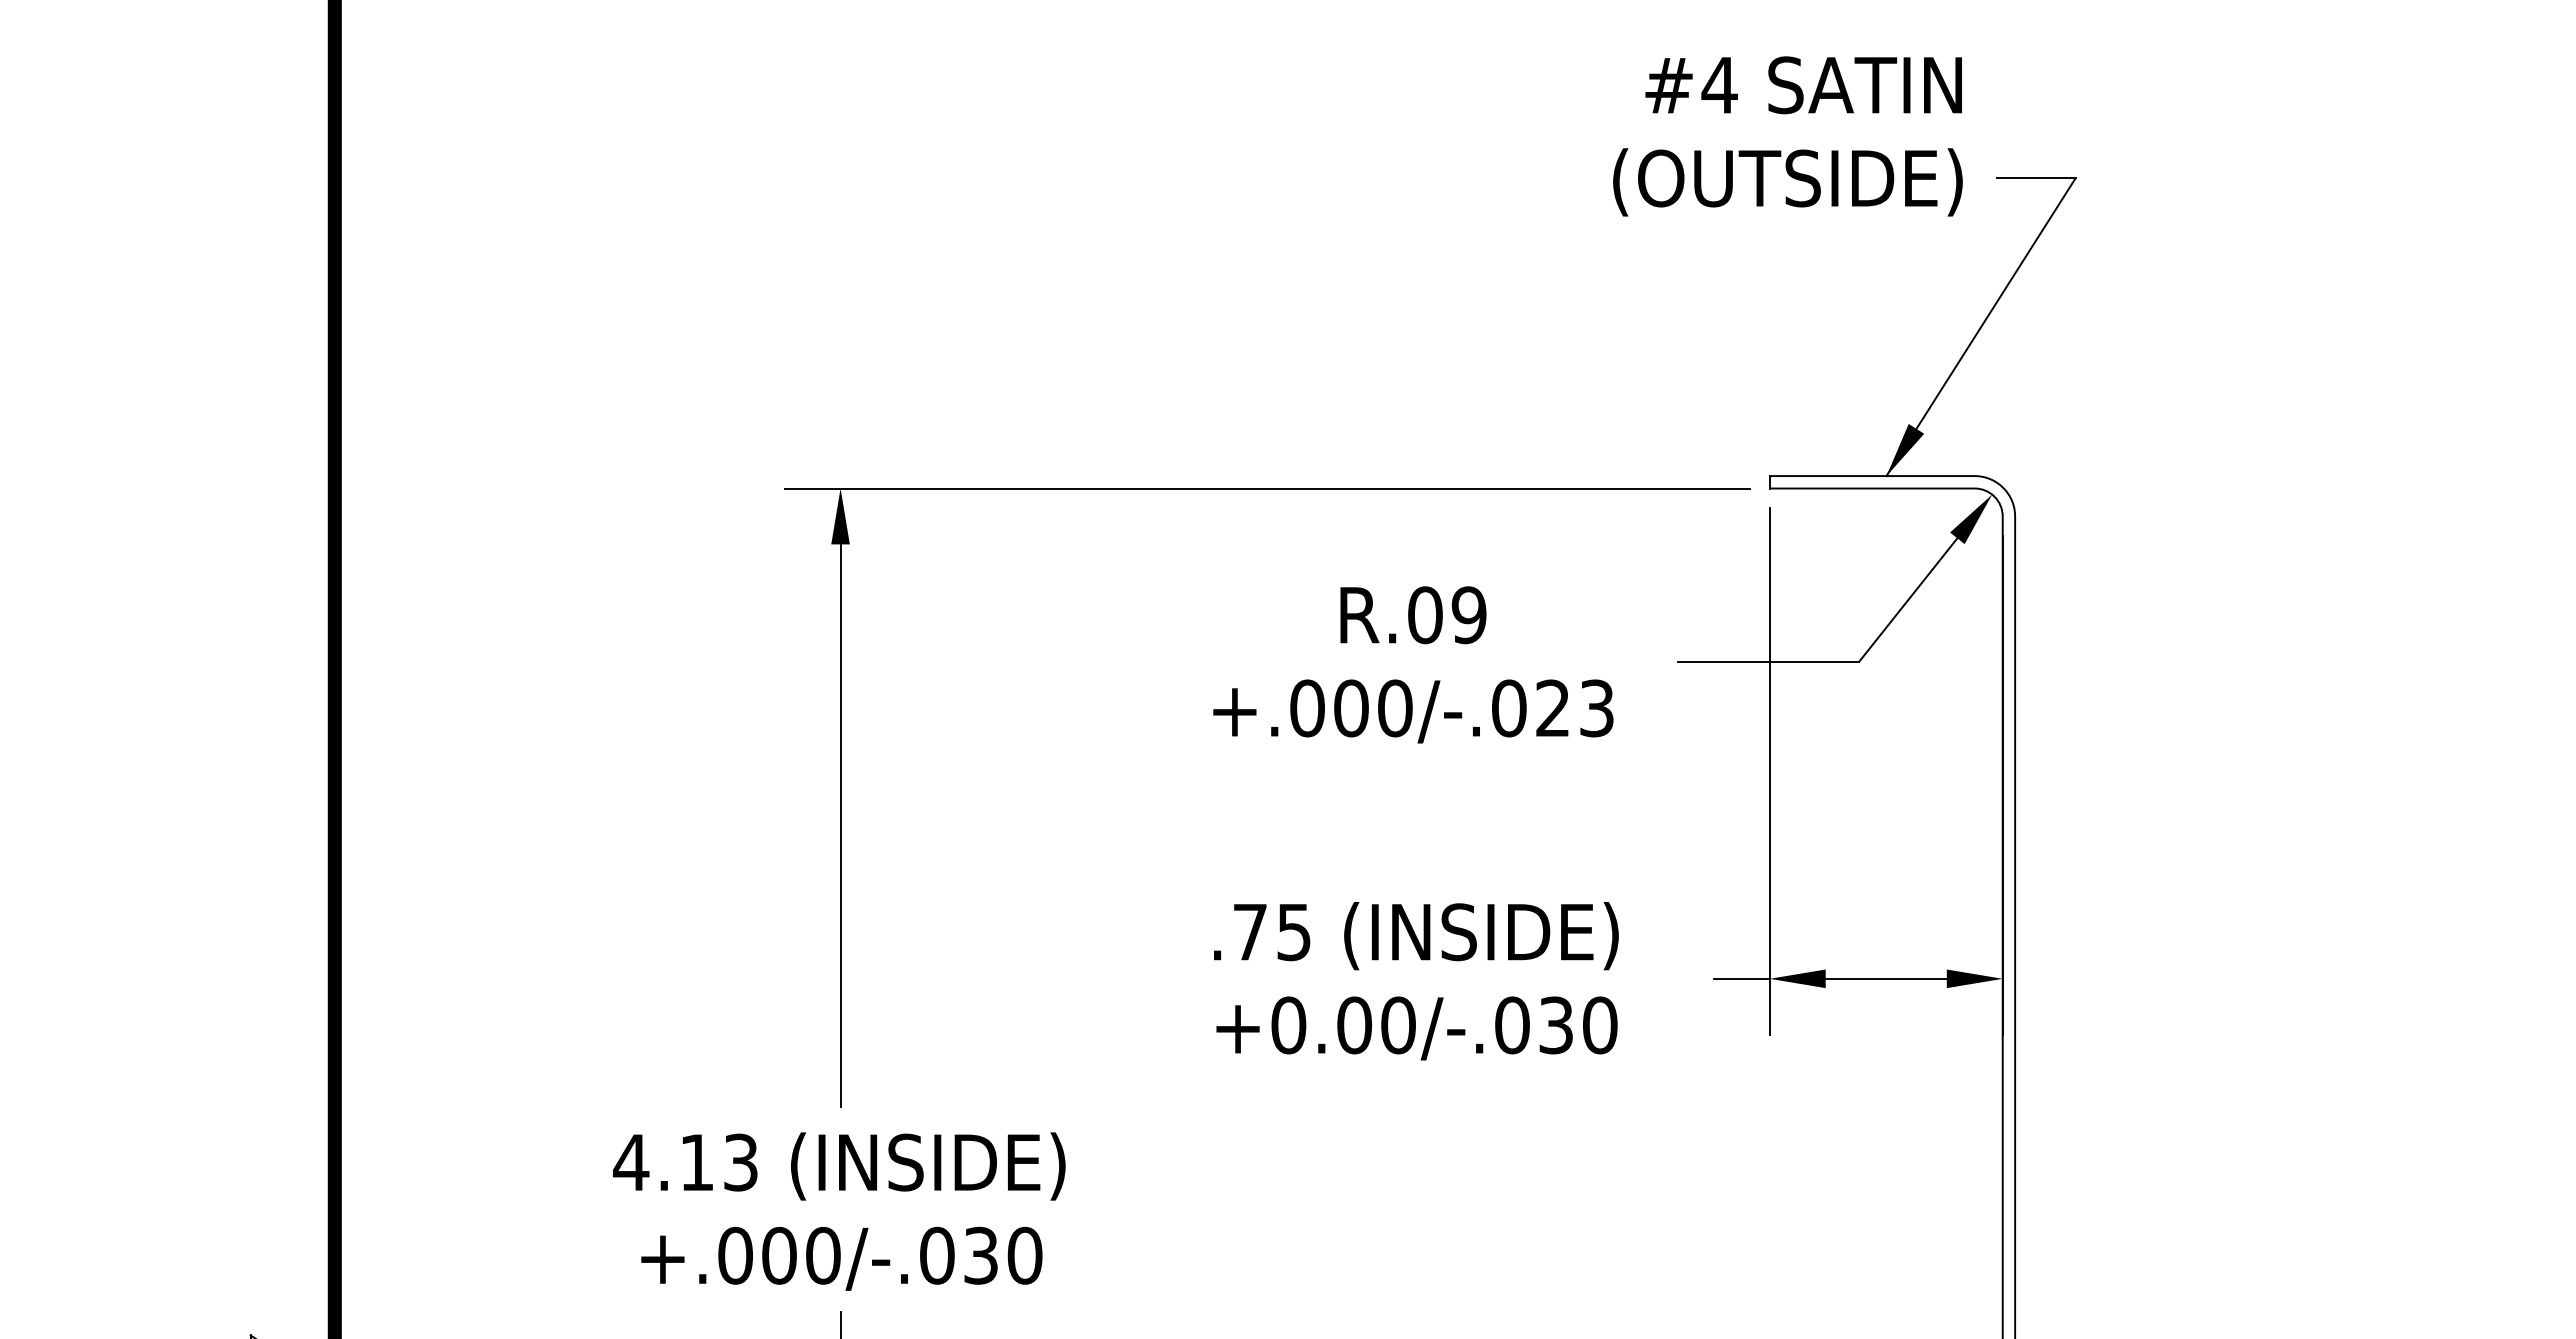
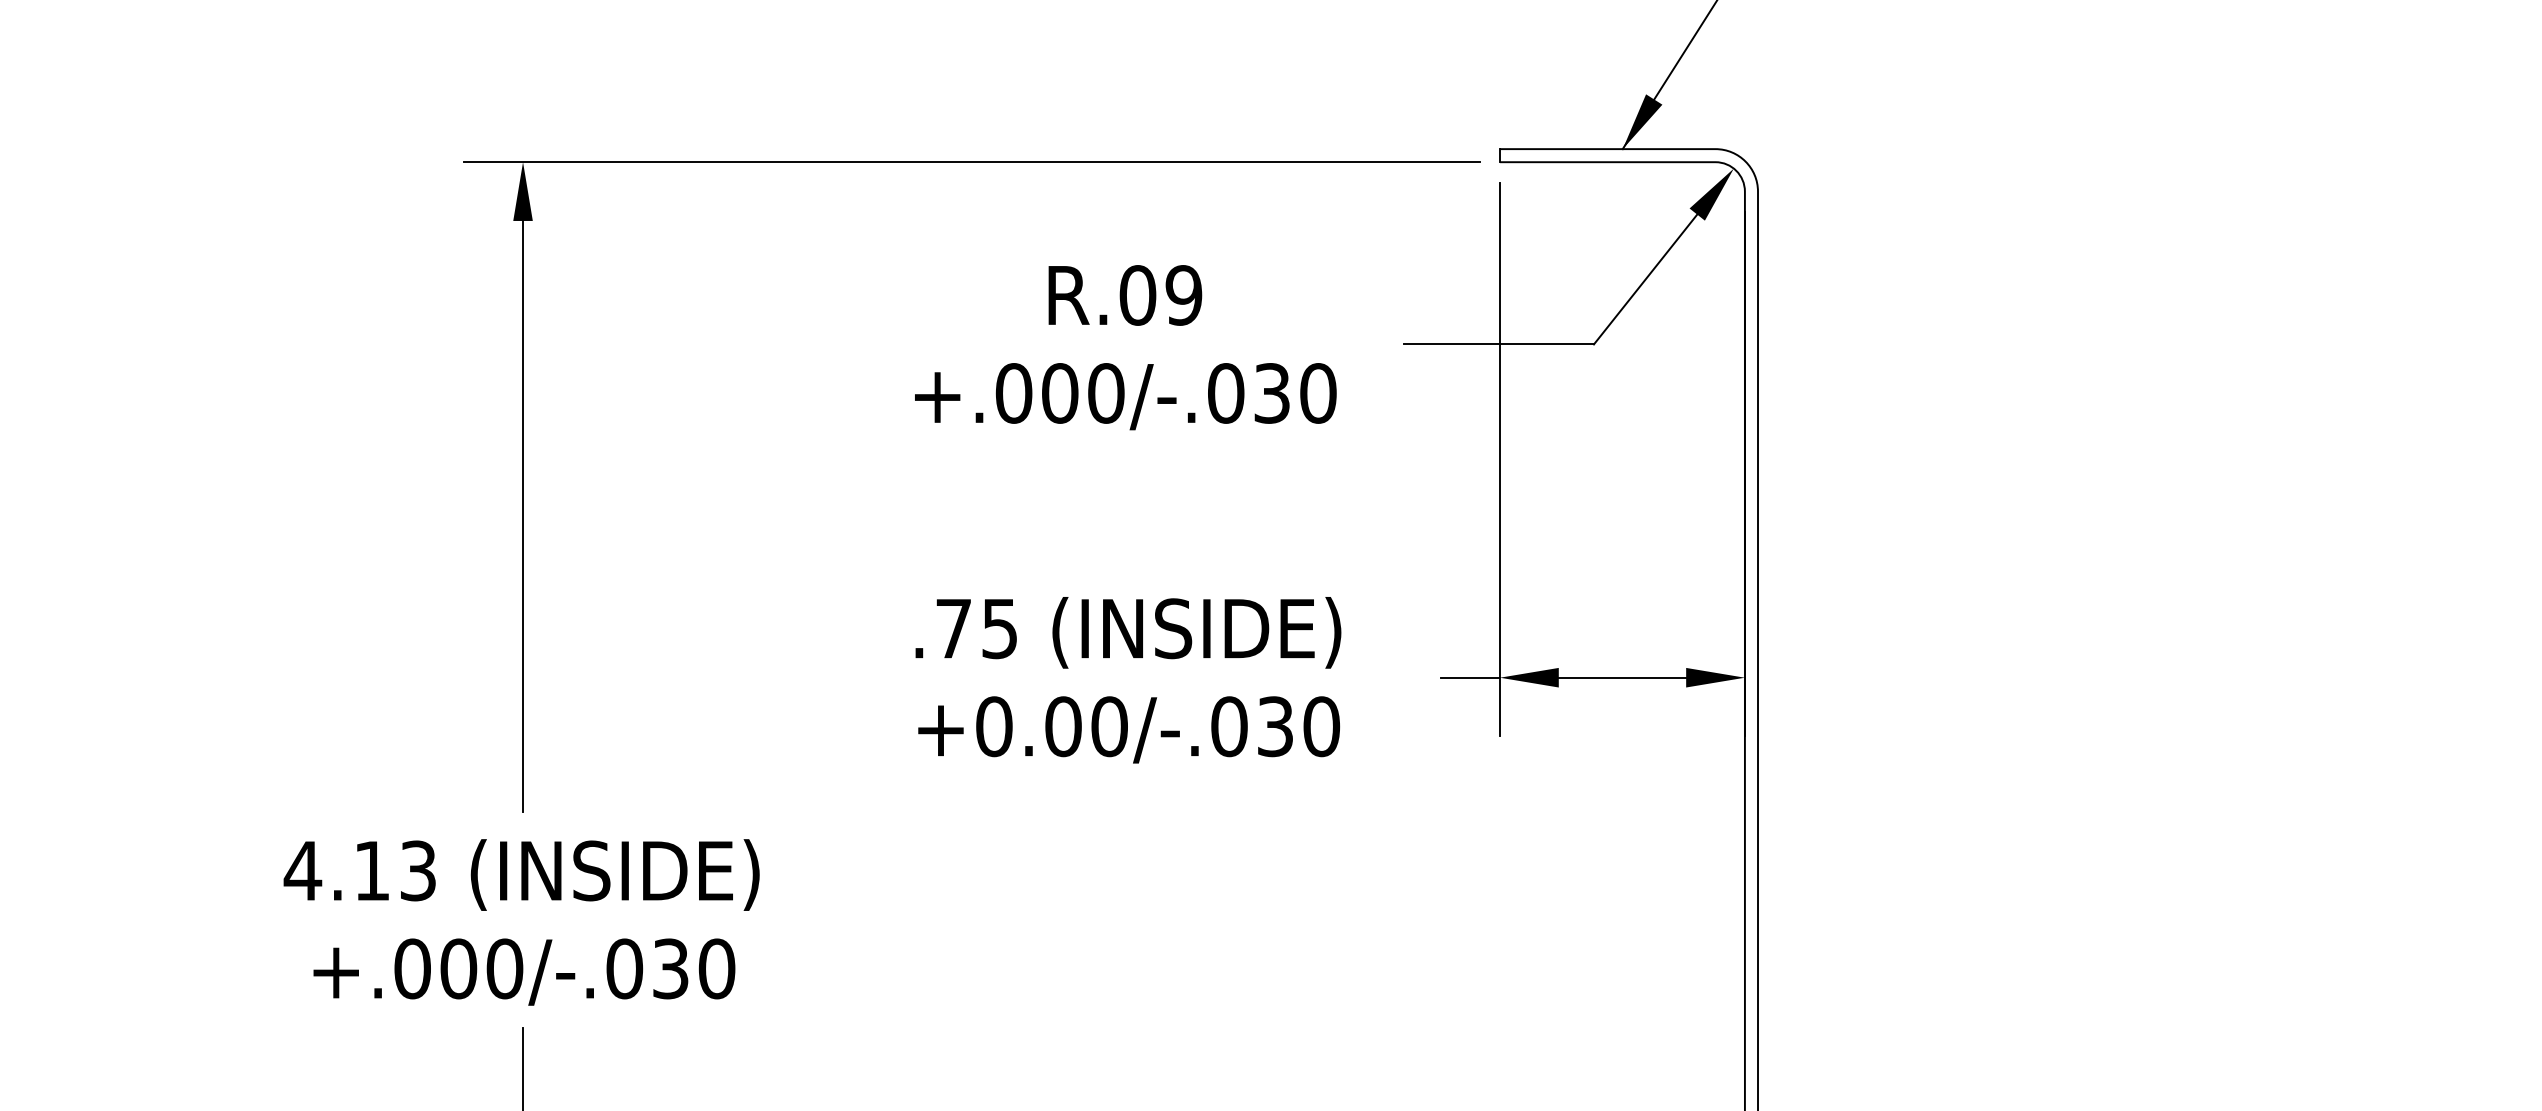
text: (1575, 708) -> (1295, 393), +.000/-.023 -> +.000/-.030

